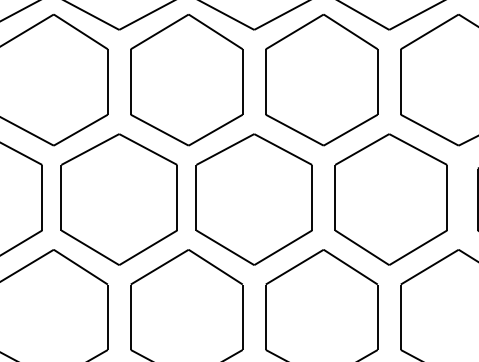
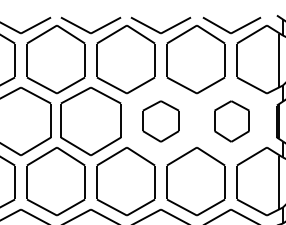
part: (253, 199) -> (160, 121), size x0.6
part: (390, 199) -> (231, 121), size x0.6

